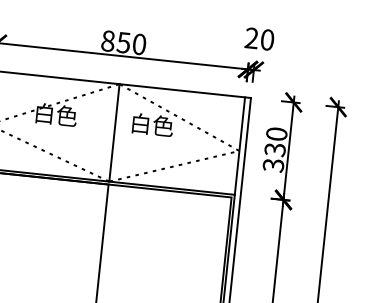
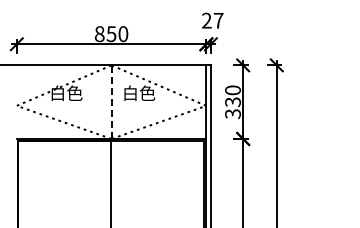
text: (267, 39) -> (218, 20), 20 -> 27
line: (114, 133) -> (111, 102), solid -> dashed

